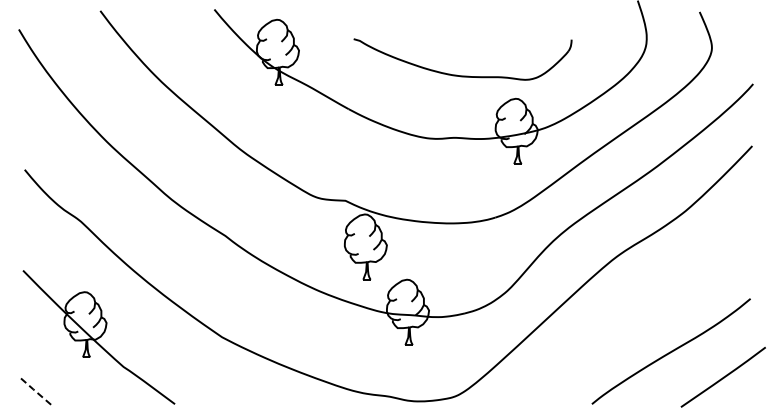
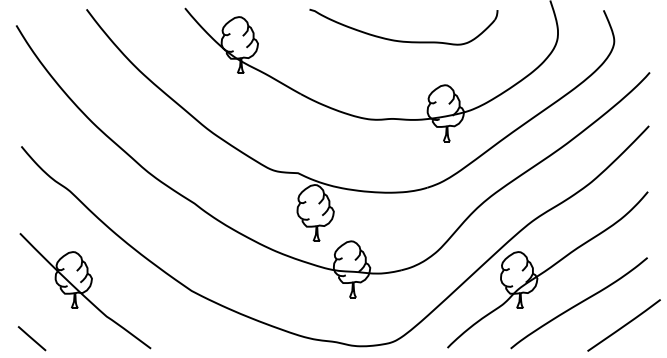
part: (462, 75) -> (403, 40), moved
part: (634, 312) -> (547, 269), added
line: (37, 392) -> (32, 338), dashed -> solid

